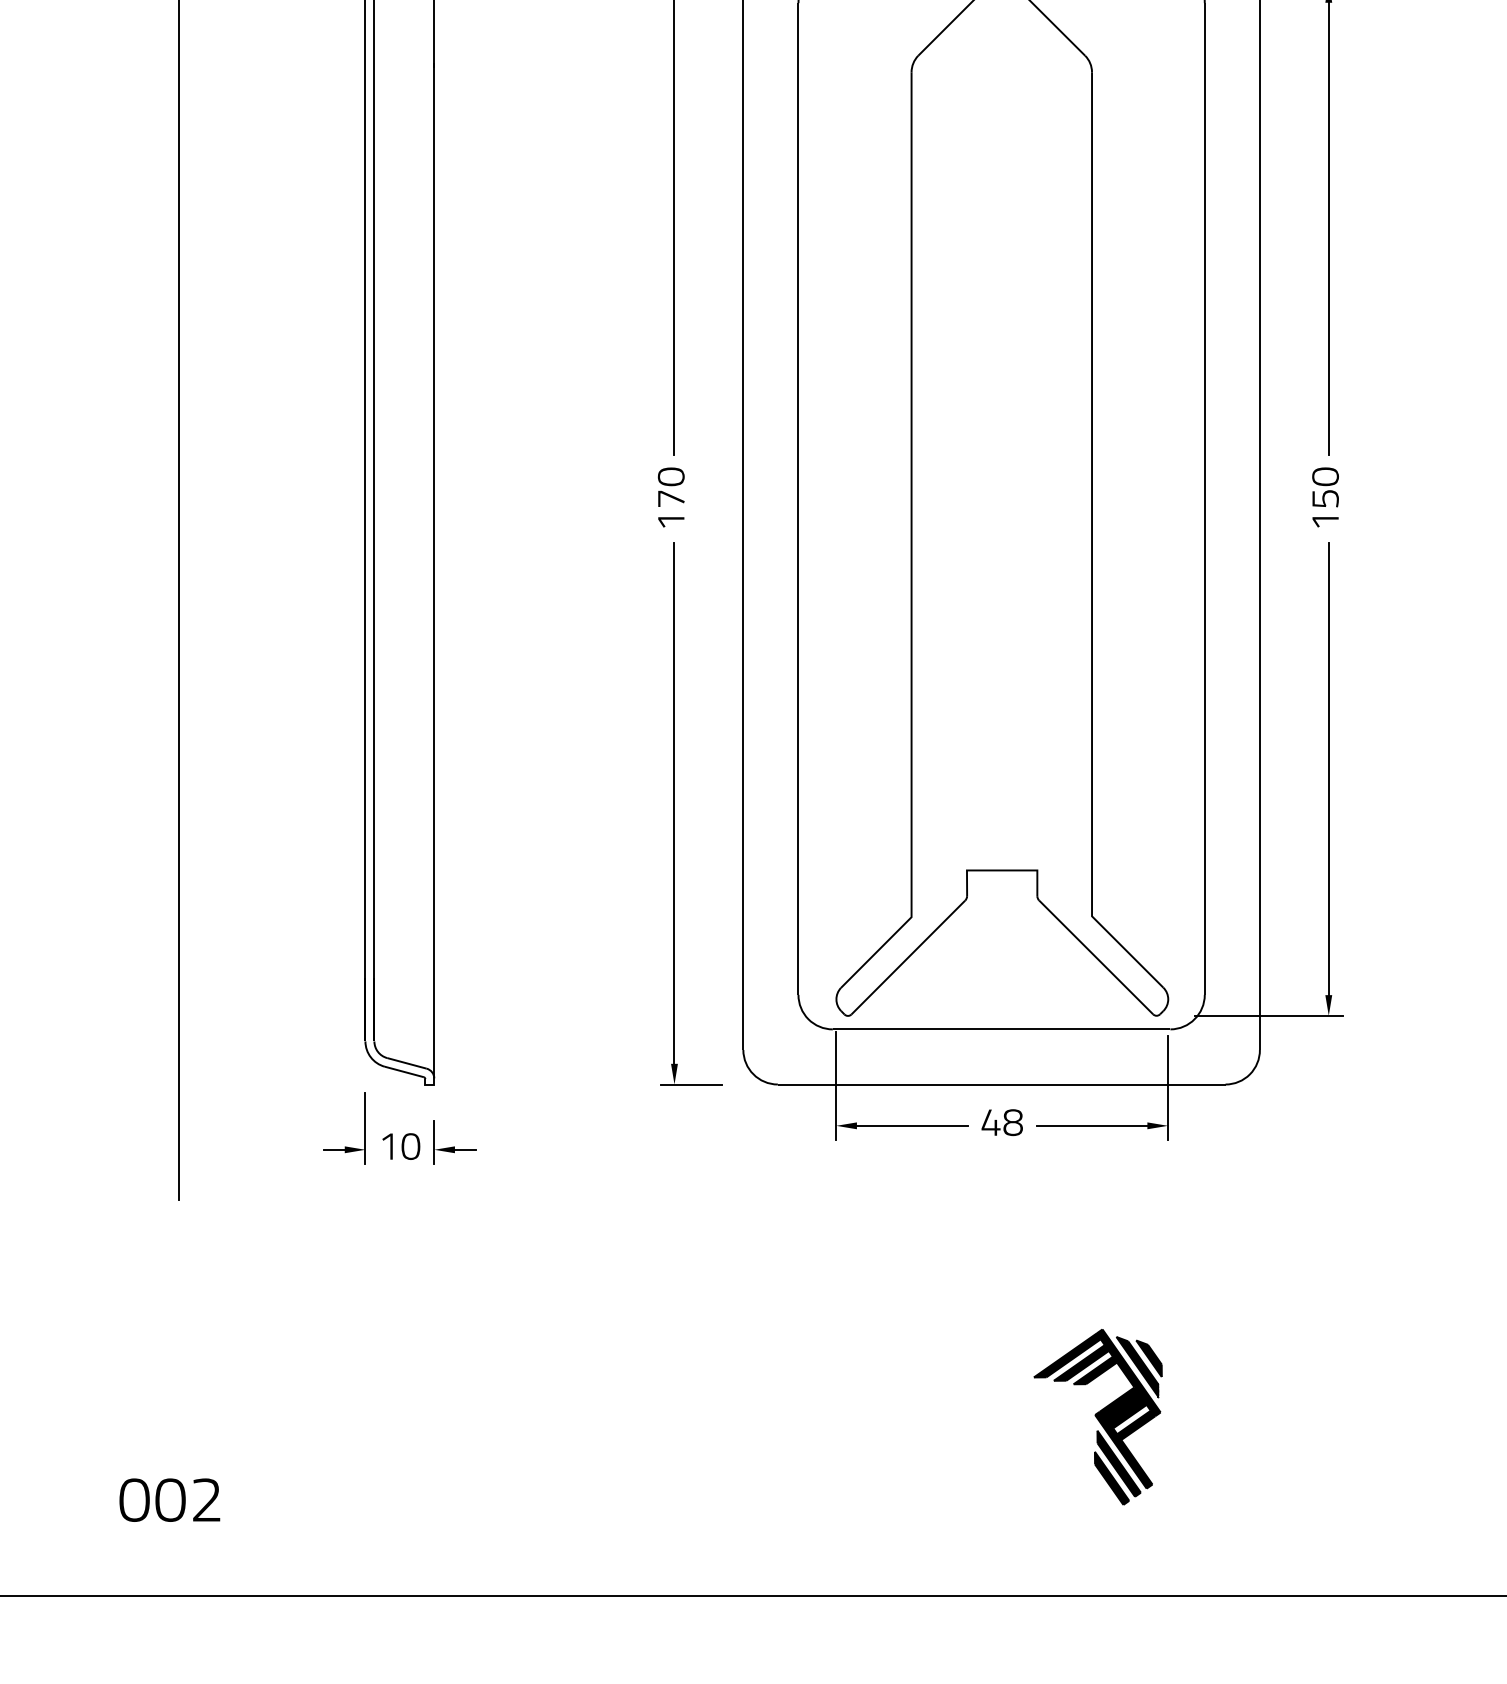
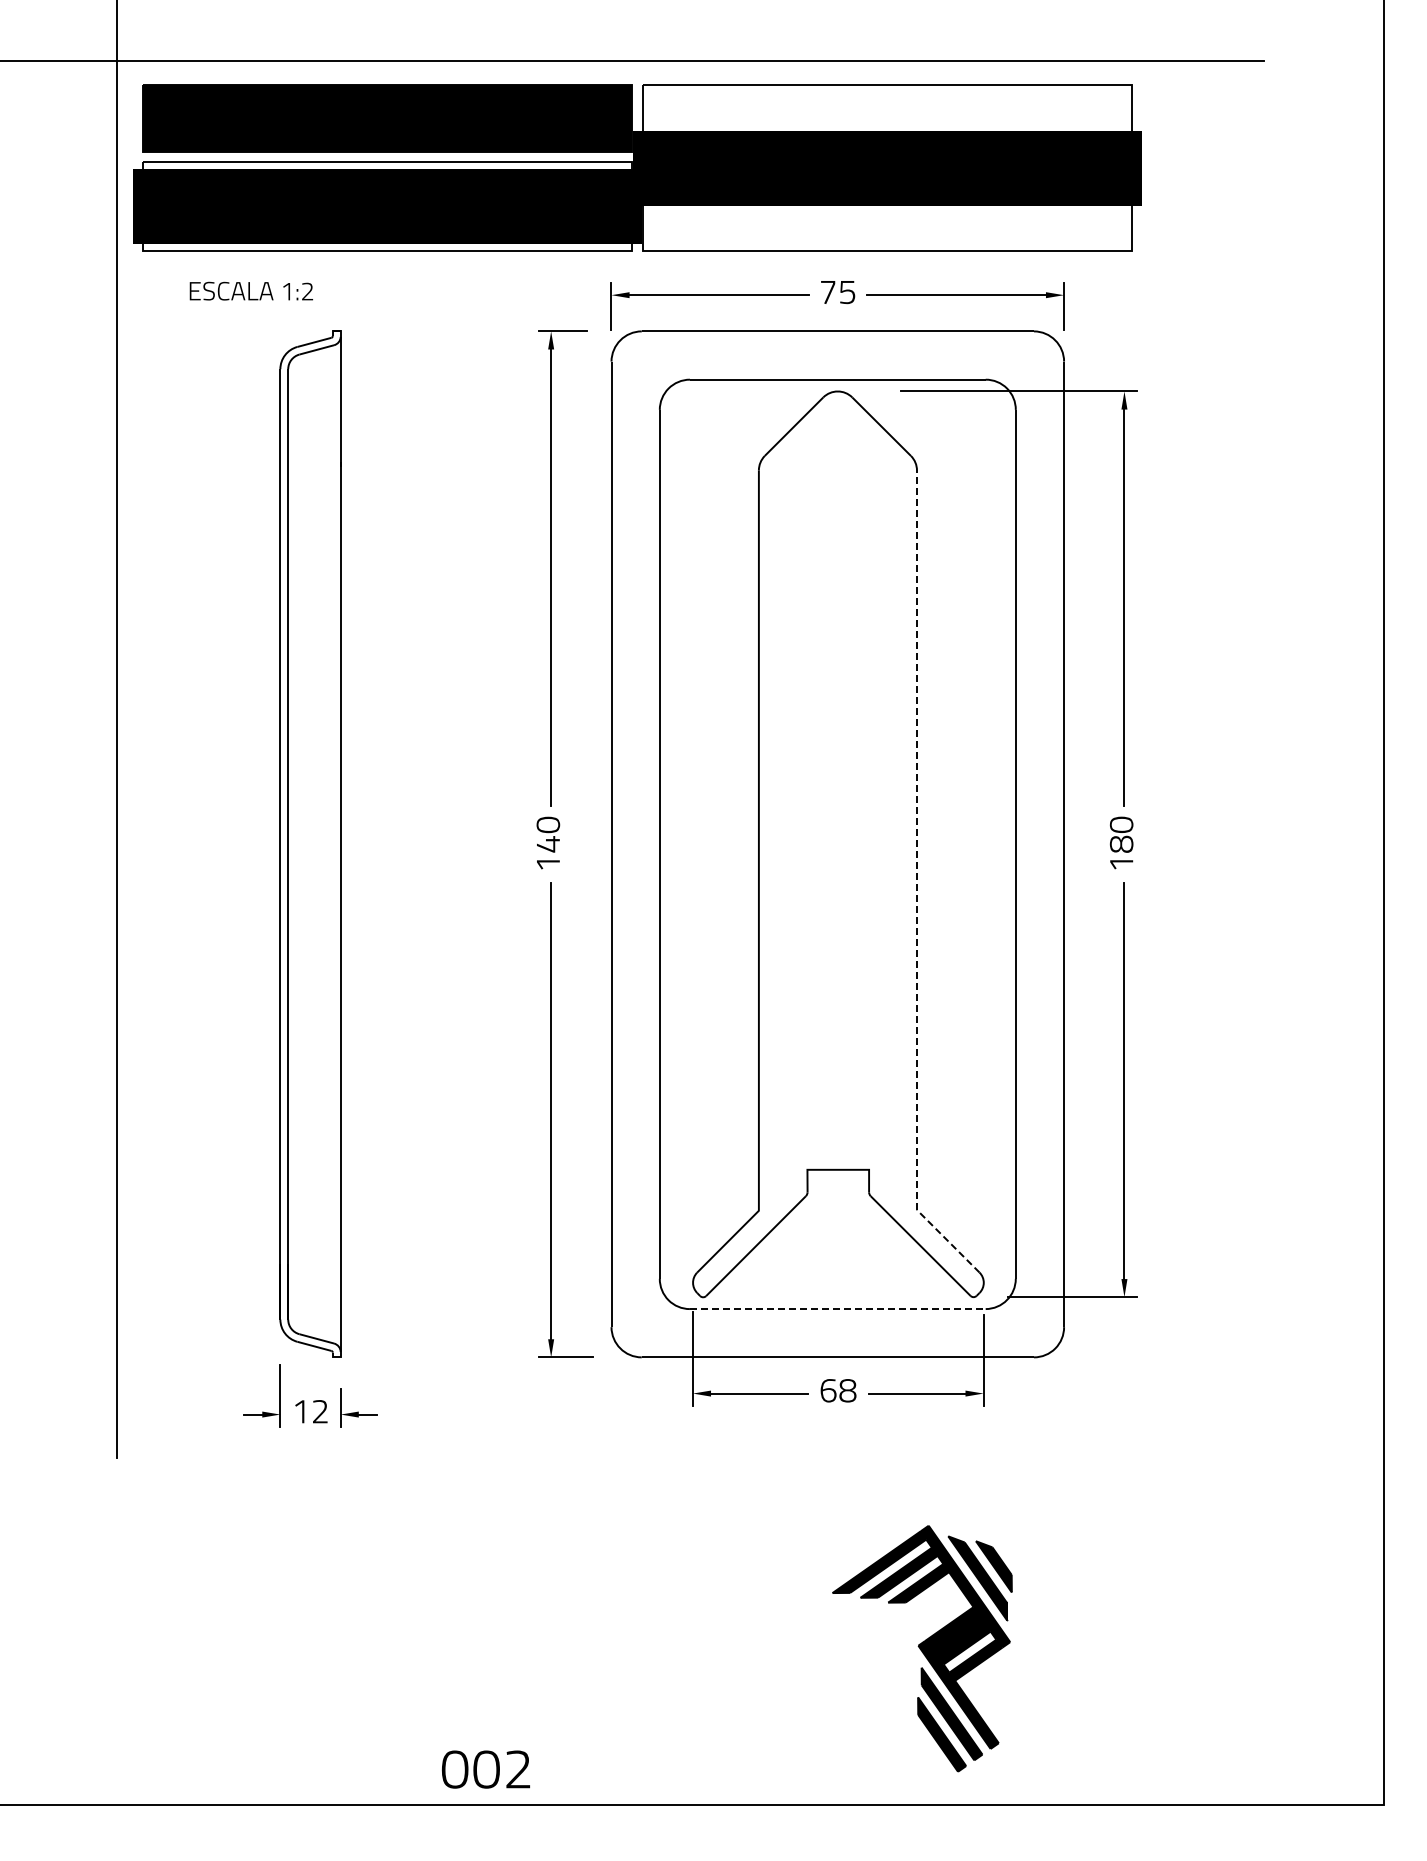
text: (1325, 498) -> (1121, 843), 150 -> 180
text: (671, 499) -> (548, 844), 170 -> 140
line: (1091, 545) -> (916, 885), solid -> dashed
line: (1001, 1029) -> (837, 1309), solid -> dashed
text: (991, 1122) -> (828, 1390), 48 -> 68
text: (411, 1146) -> (320, 1411), 10 -> 12
part: (1097, 1416) -> (921, 1648), size x1.6
text: (169, 1500) -> (485, 1769), moved

